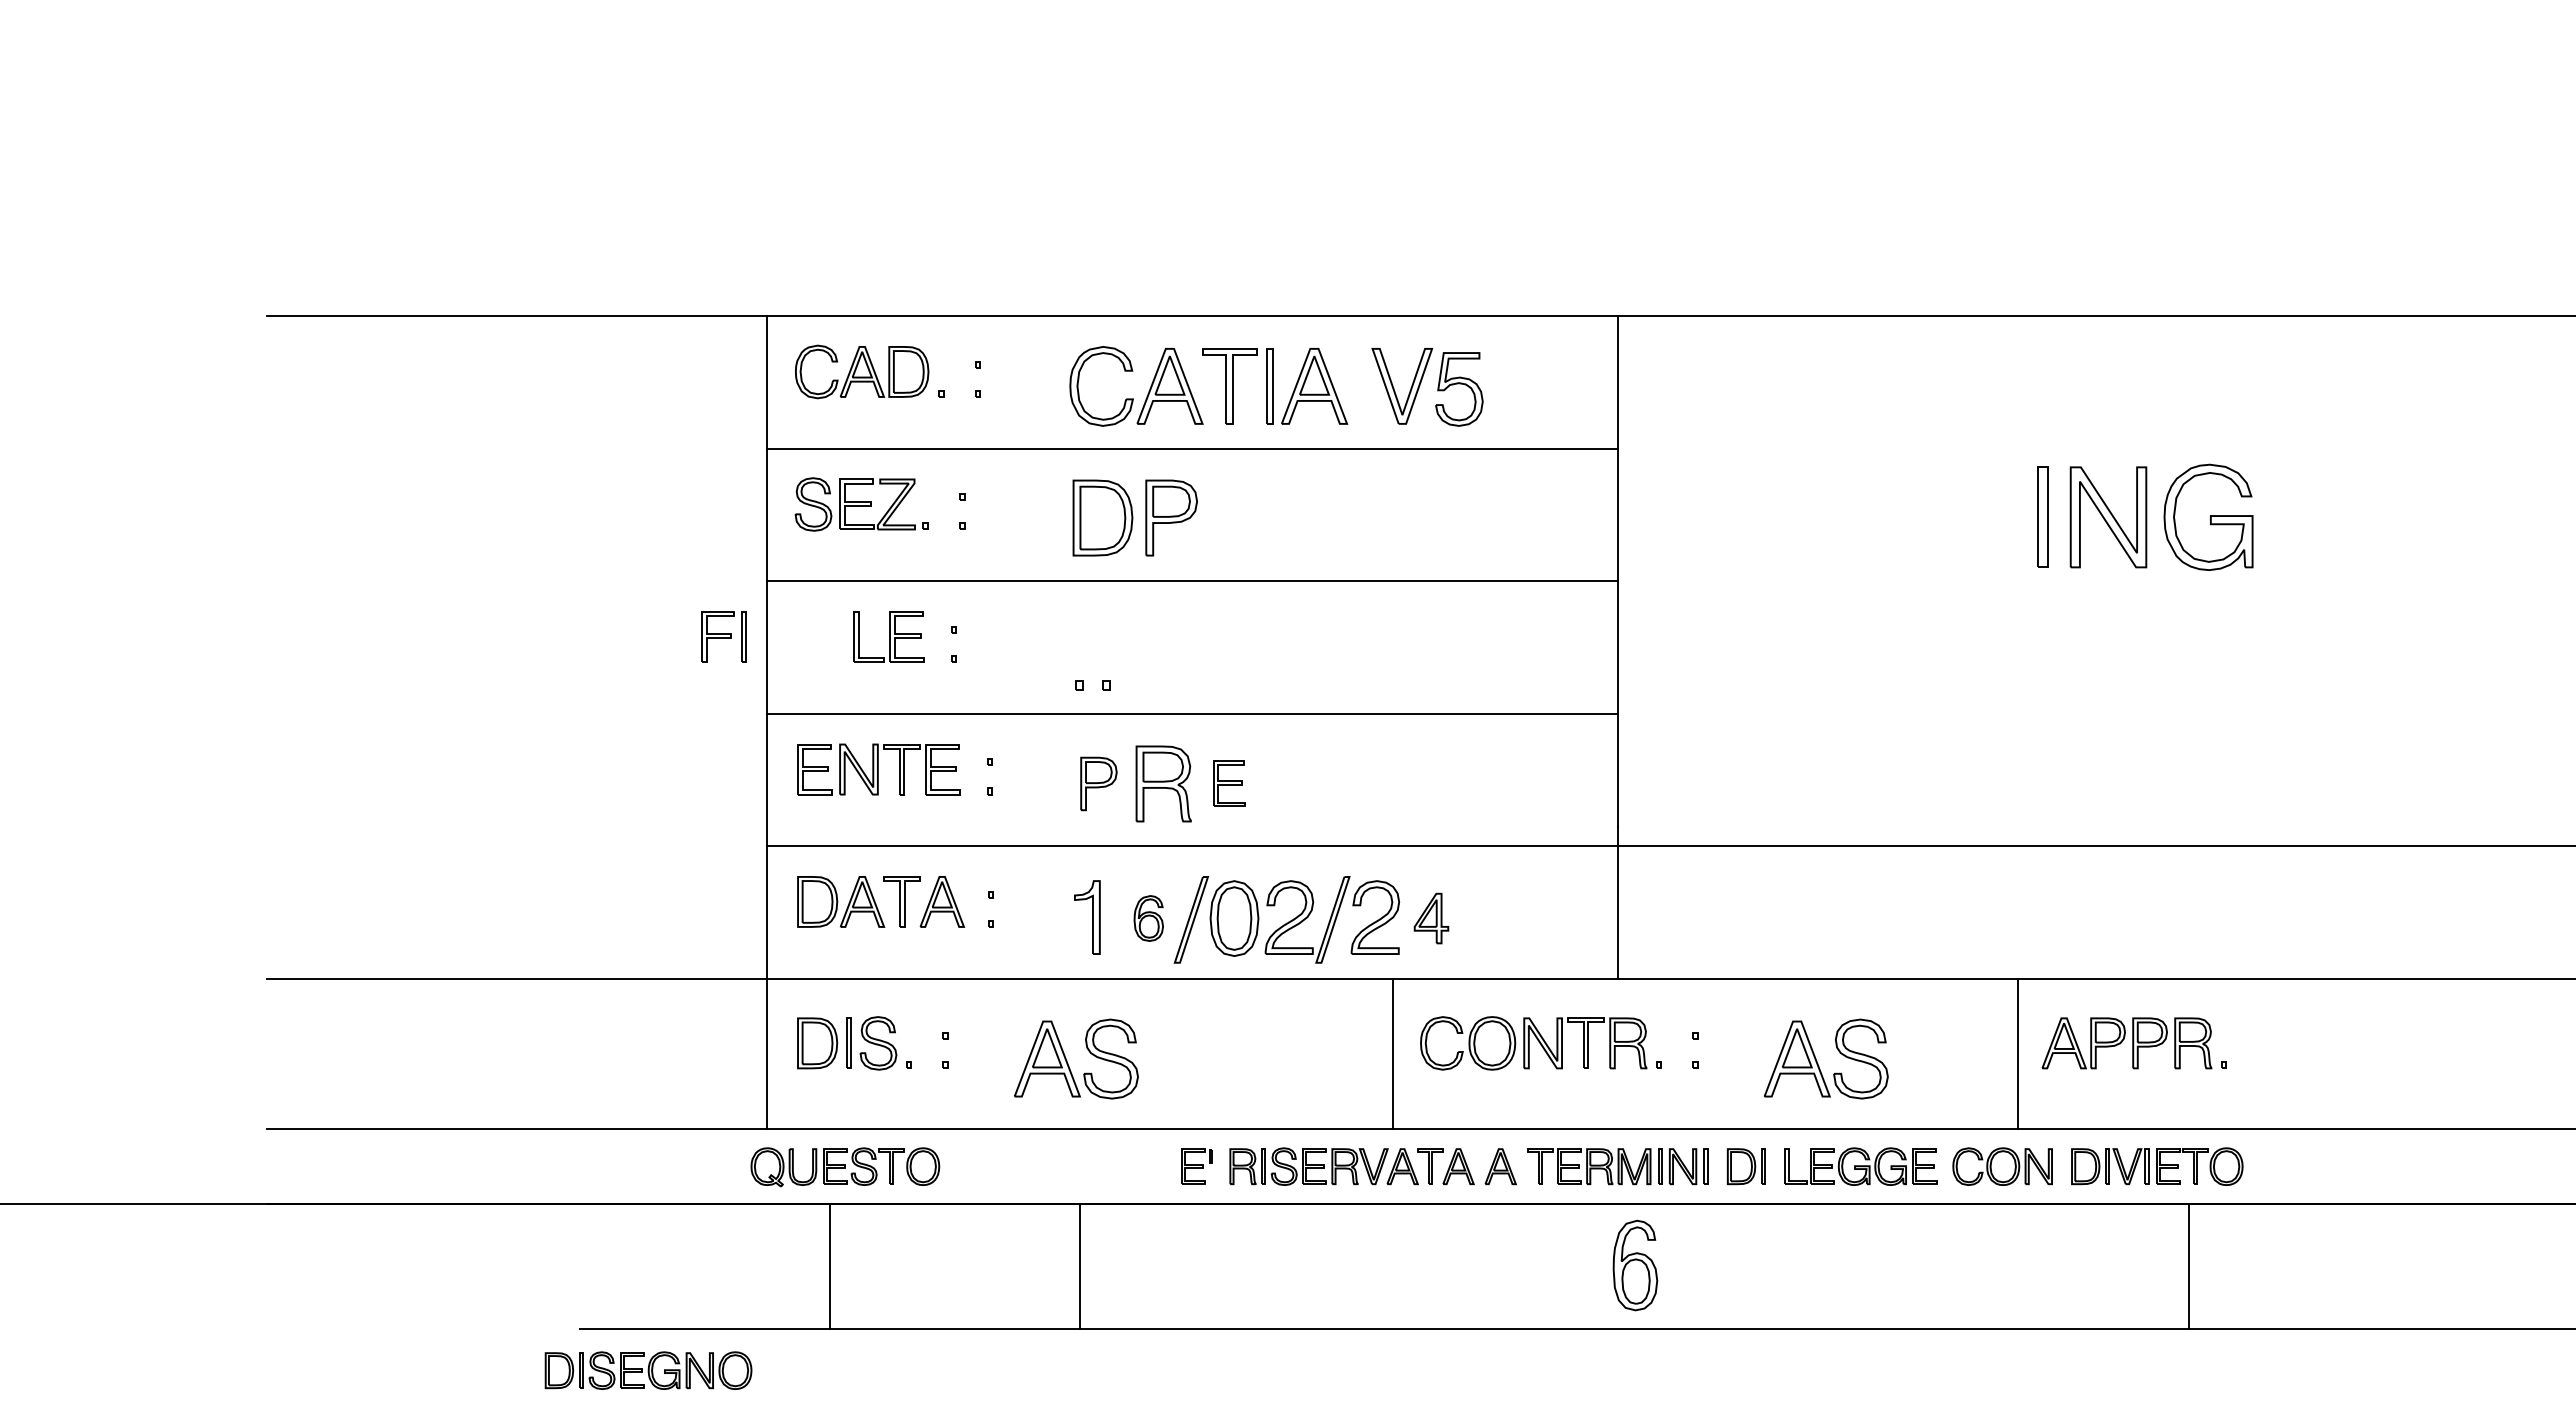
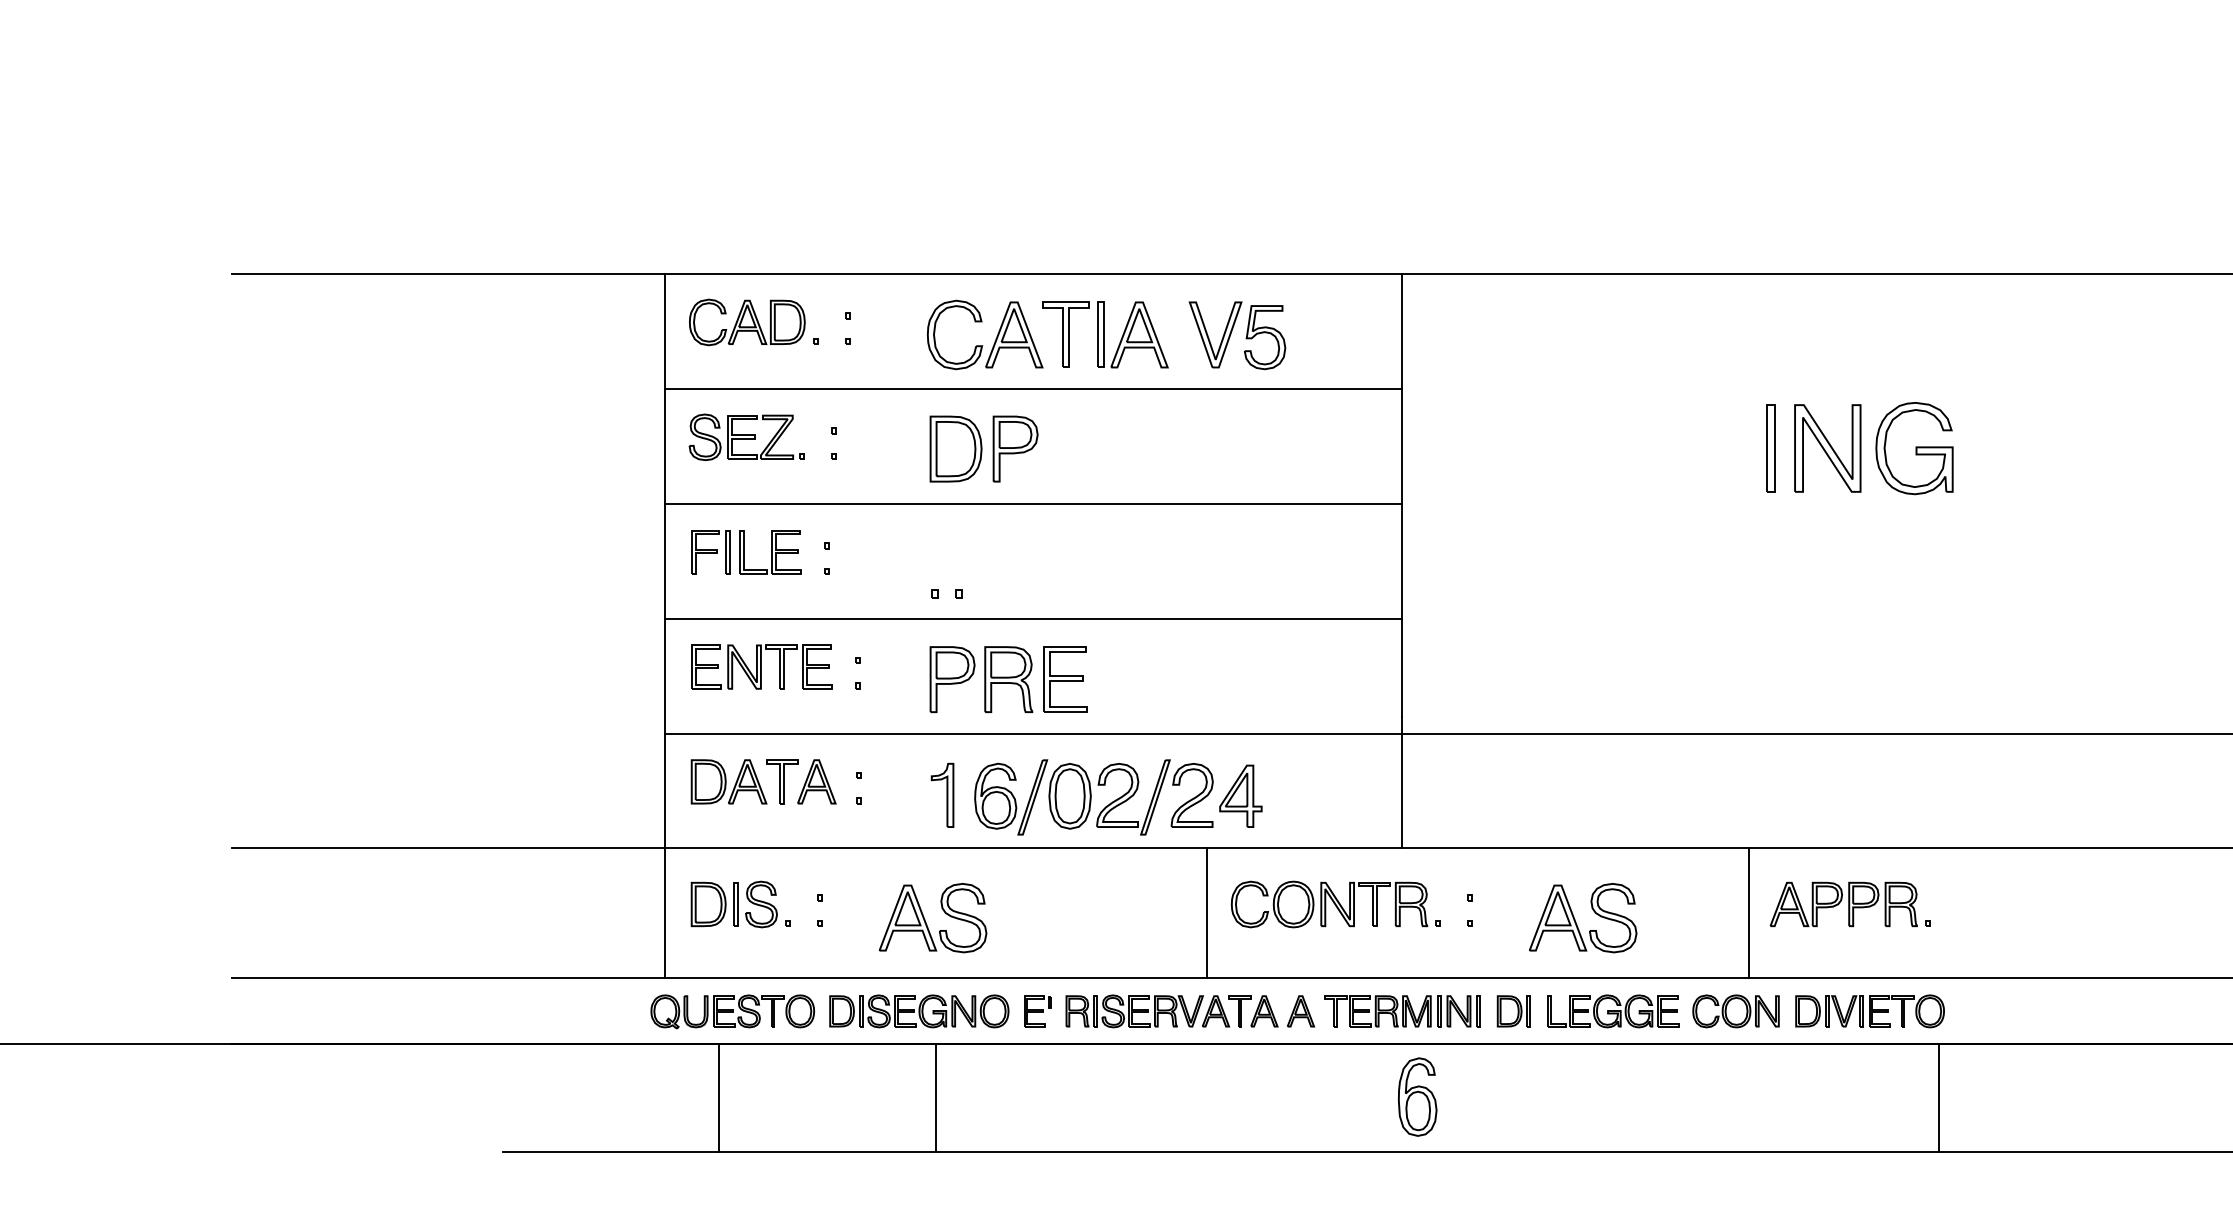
part: (723, 636) -> (710, 551), moved
part: (1098, 783) -> (952, 679), size x1.43
part: (1229, 783) -> (1065, 679), size x1.67
part: (1148, 918) -> (995, 796), size x1.67
part: (1431, 918) -> (1240, 796), size x1.43
line: (2188, 1265) -> (1938, 1097), moved
part: (648, 1370) -> (919, 1011), moved

